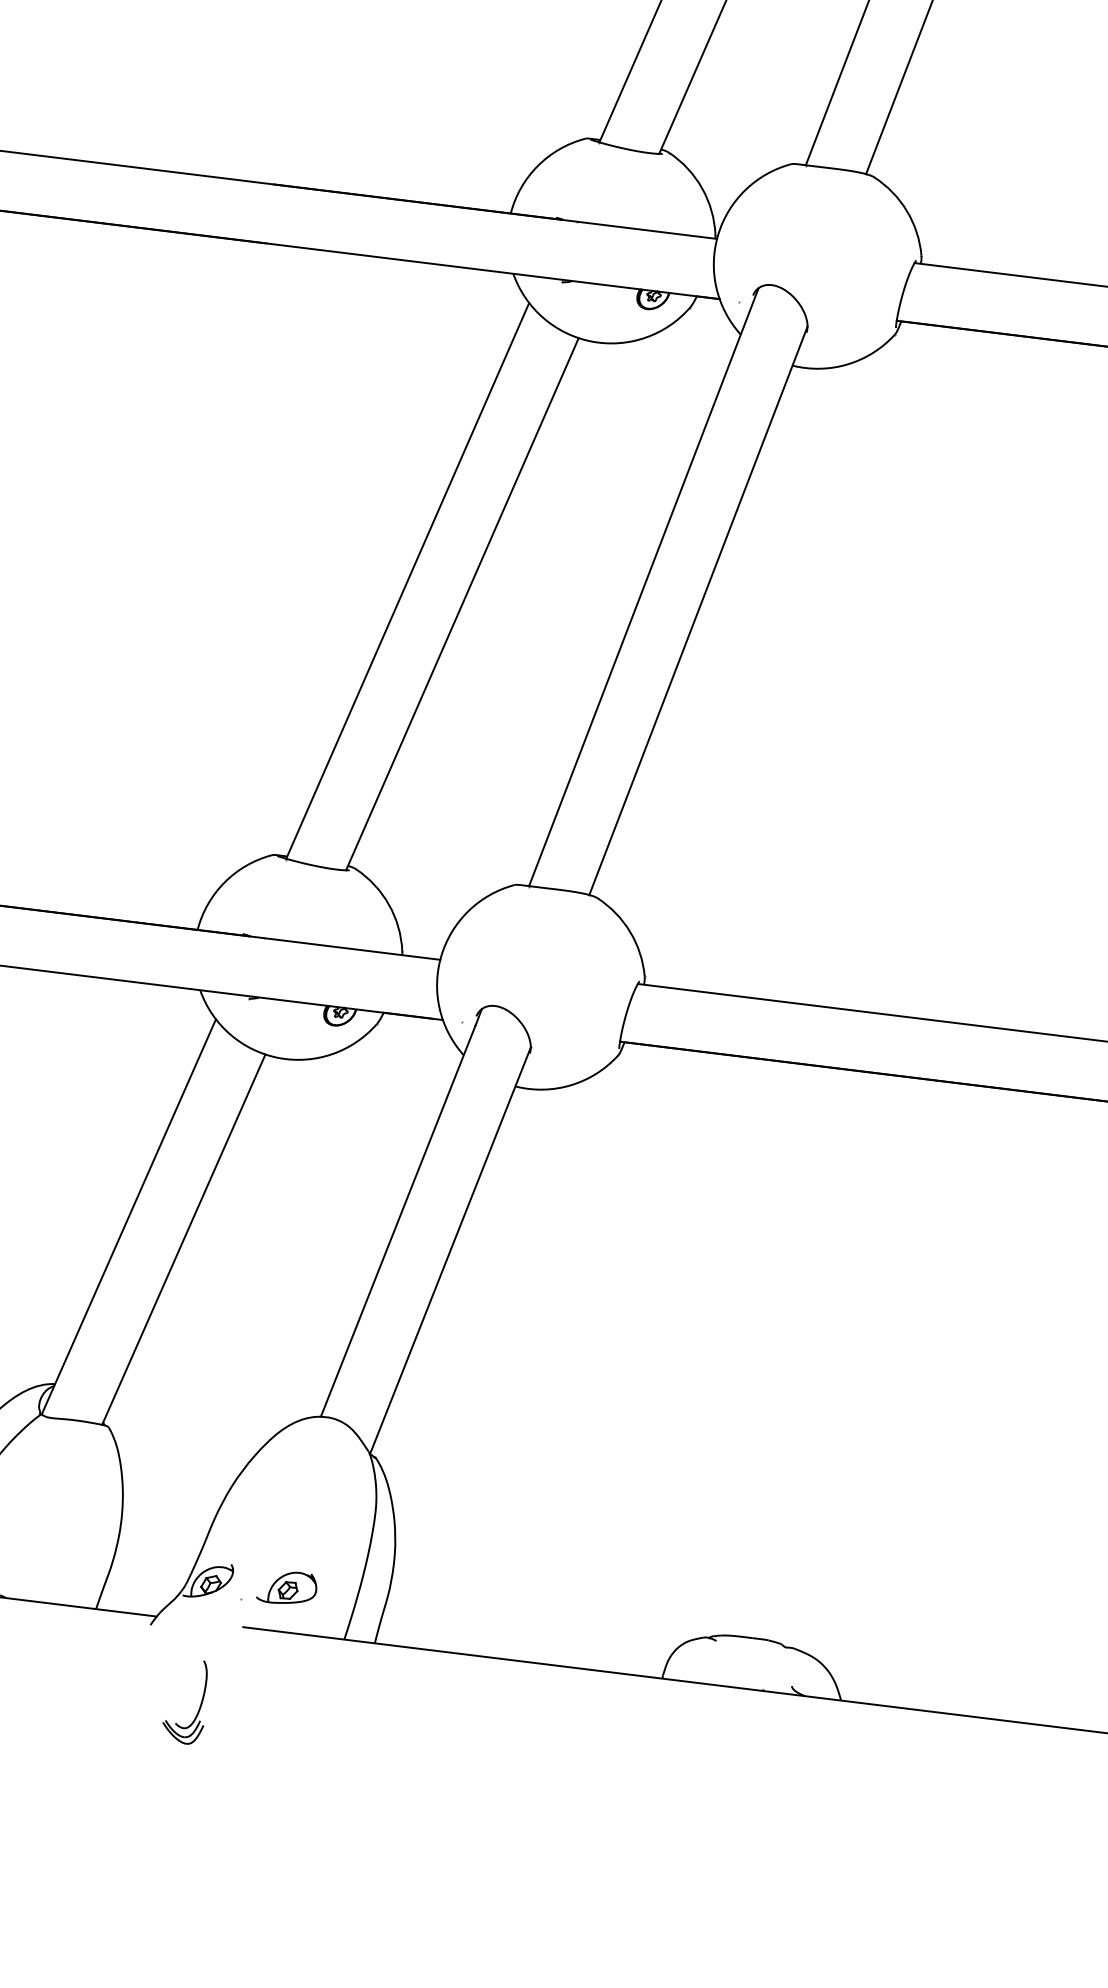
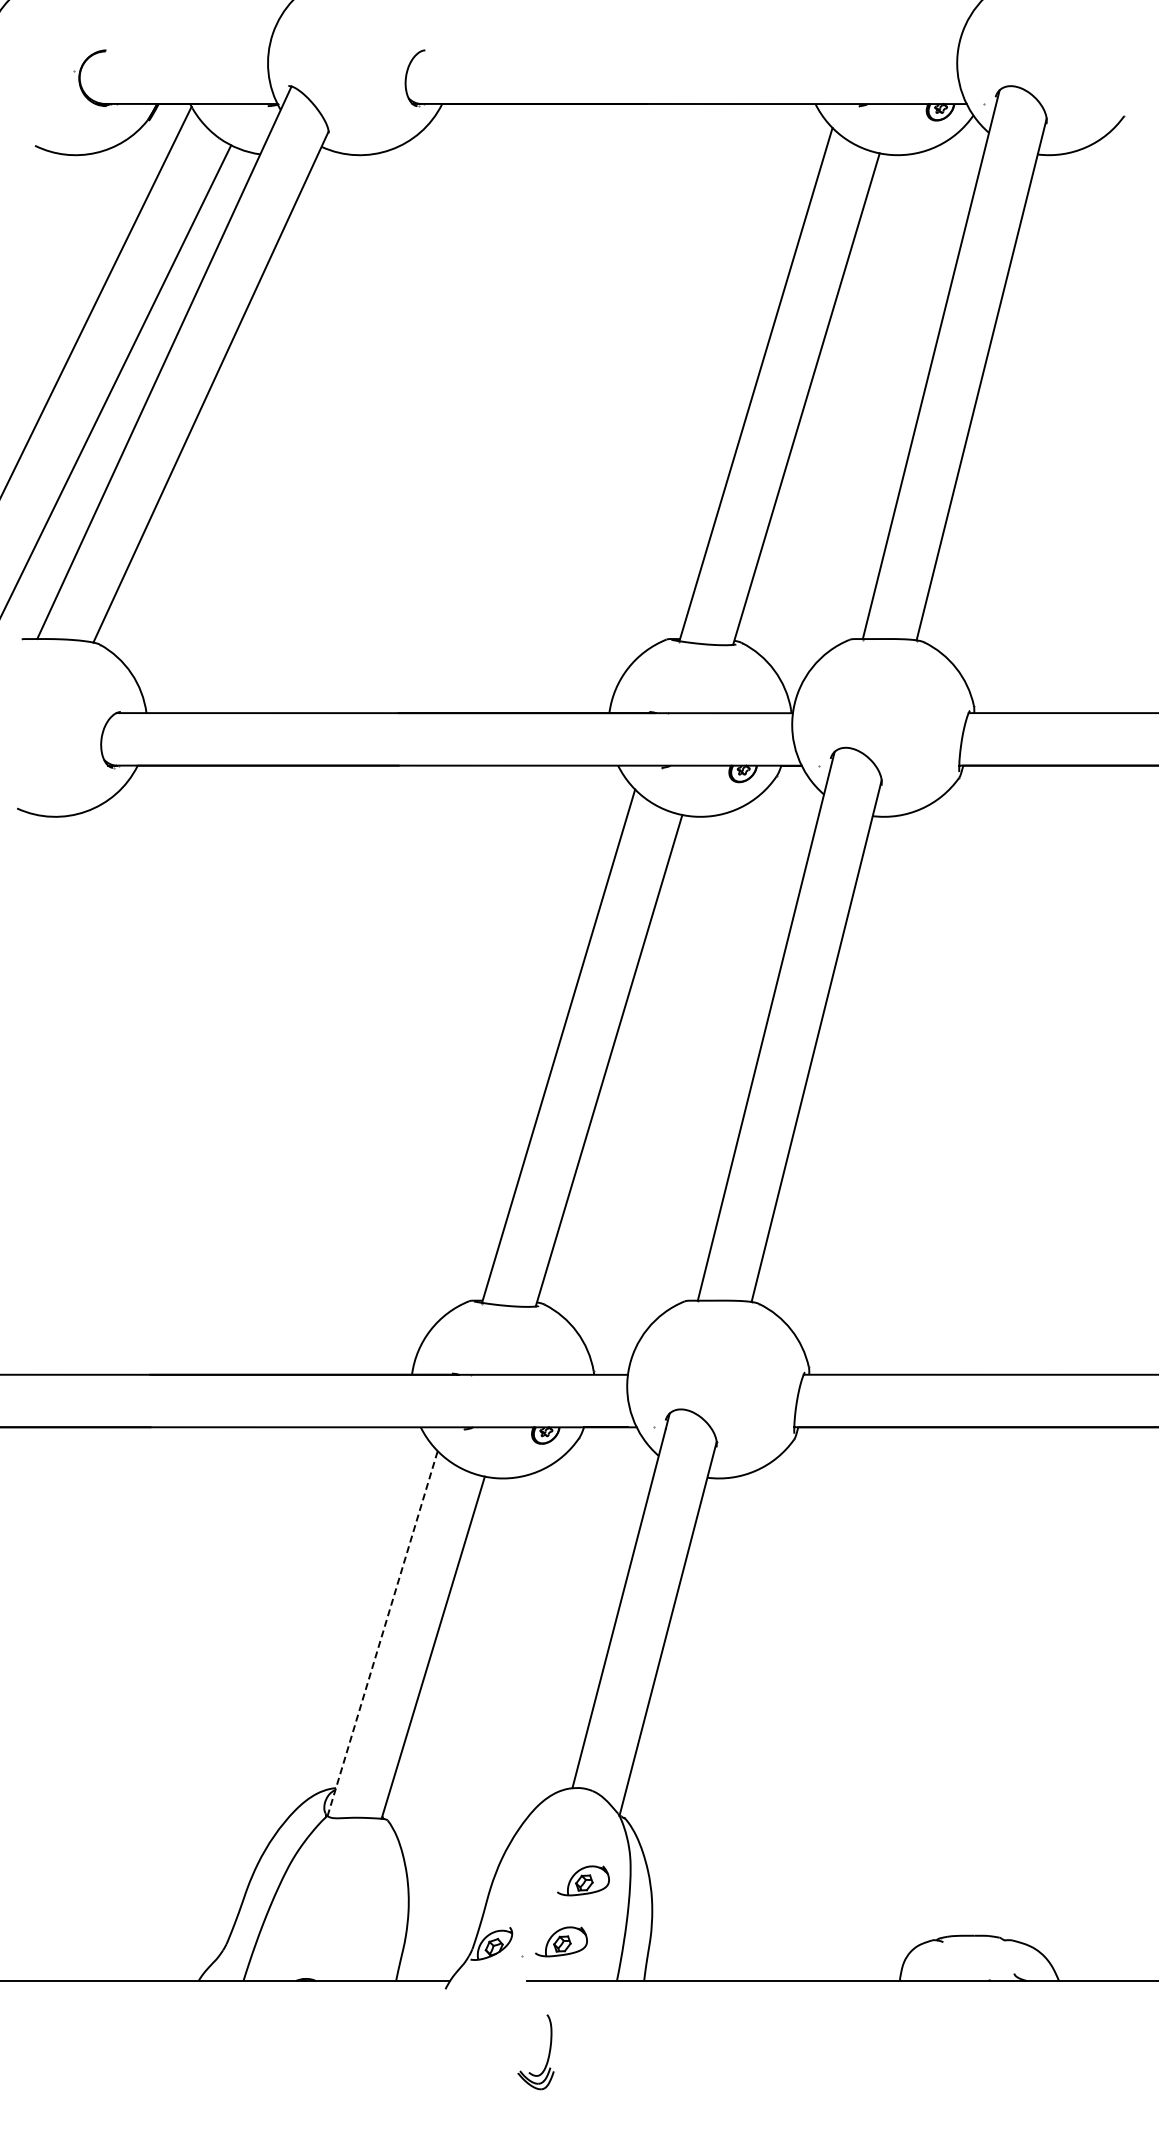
line: (128, 1216) -> (382, 1633), solid -> dashed
part: (320, 1522) -> (583, 1880), added
part: (200, 1703) -> (548, 2052), moved

